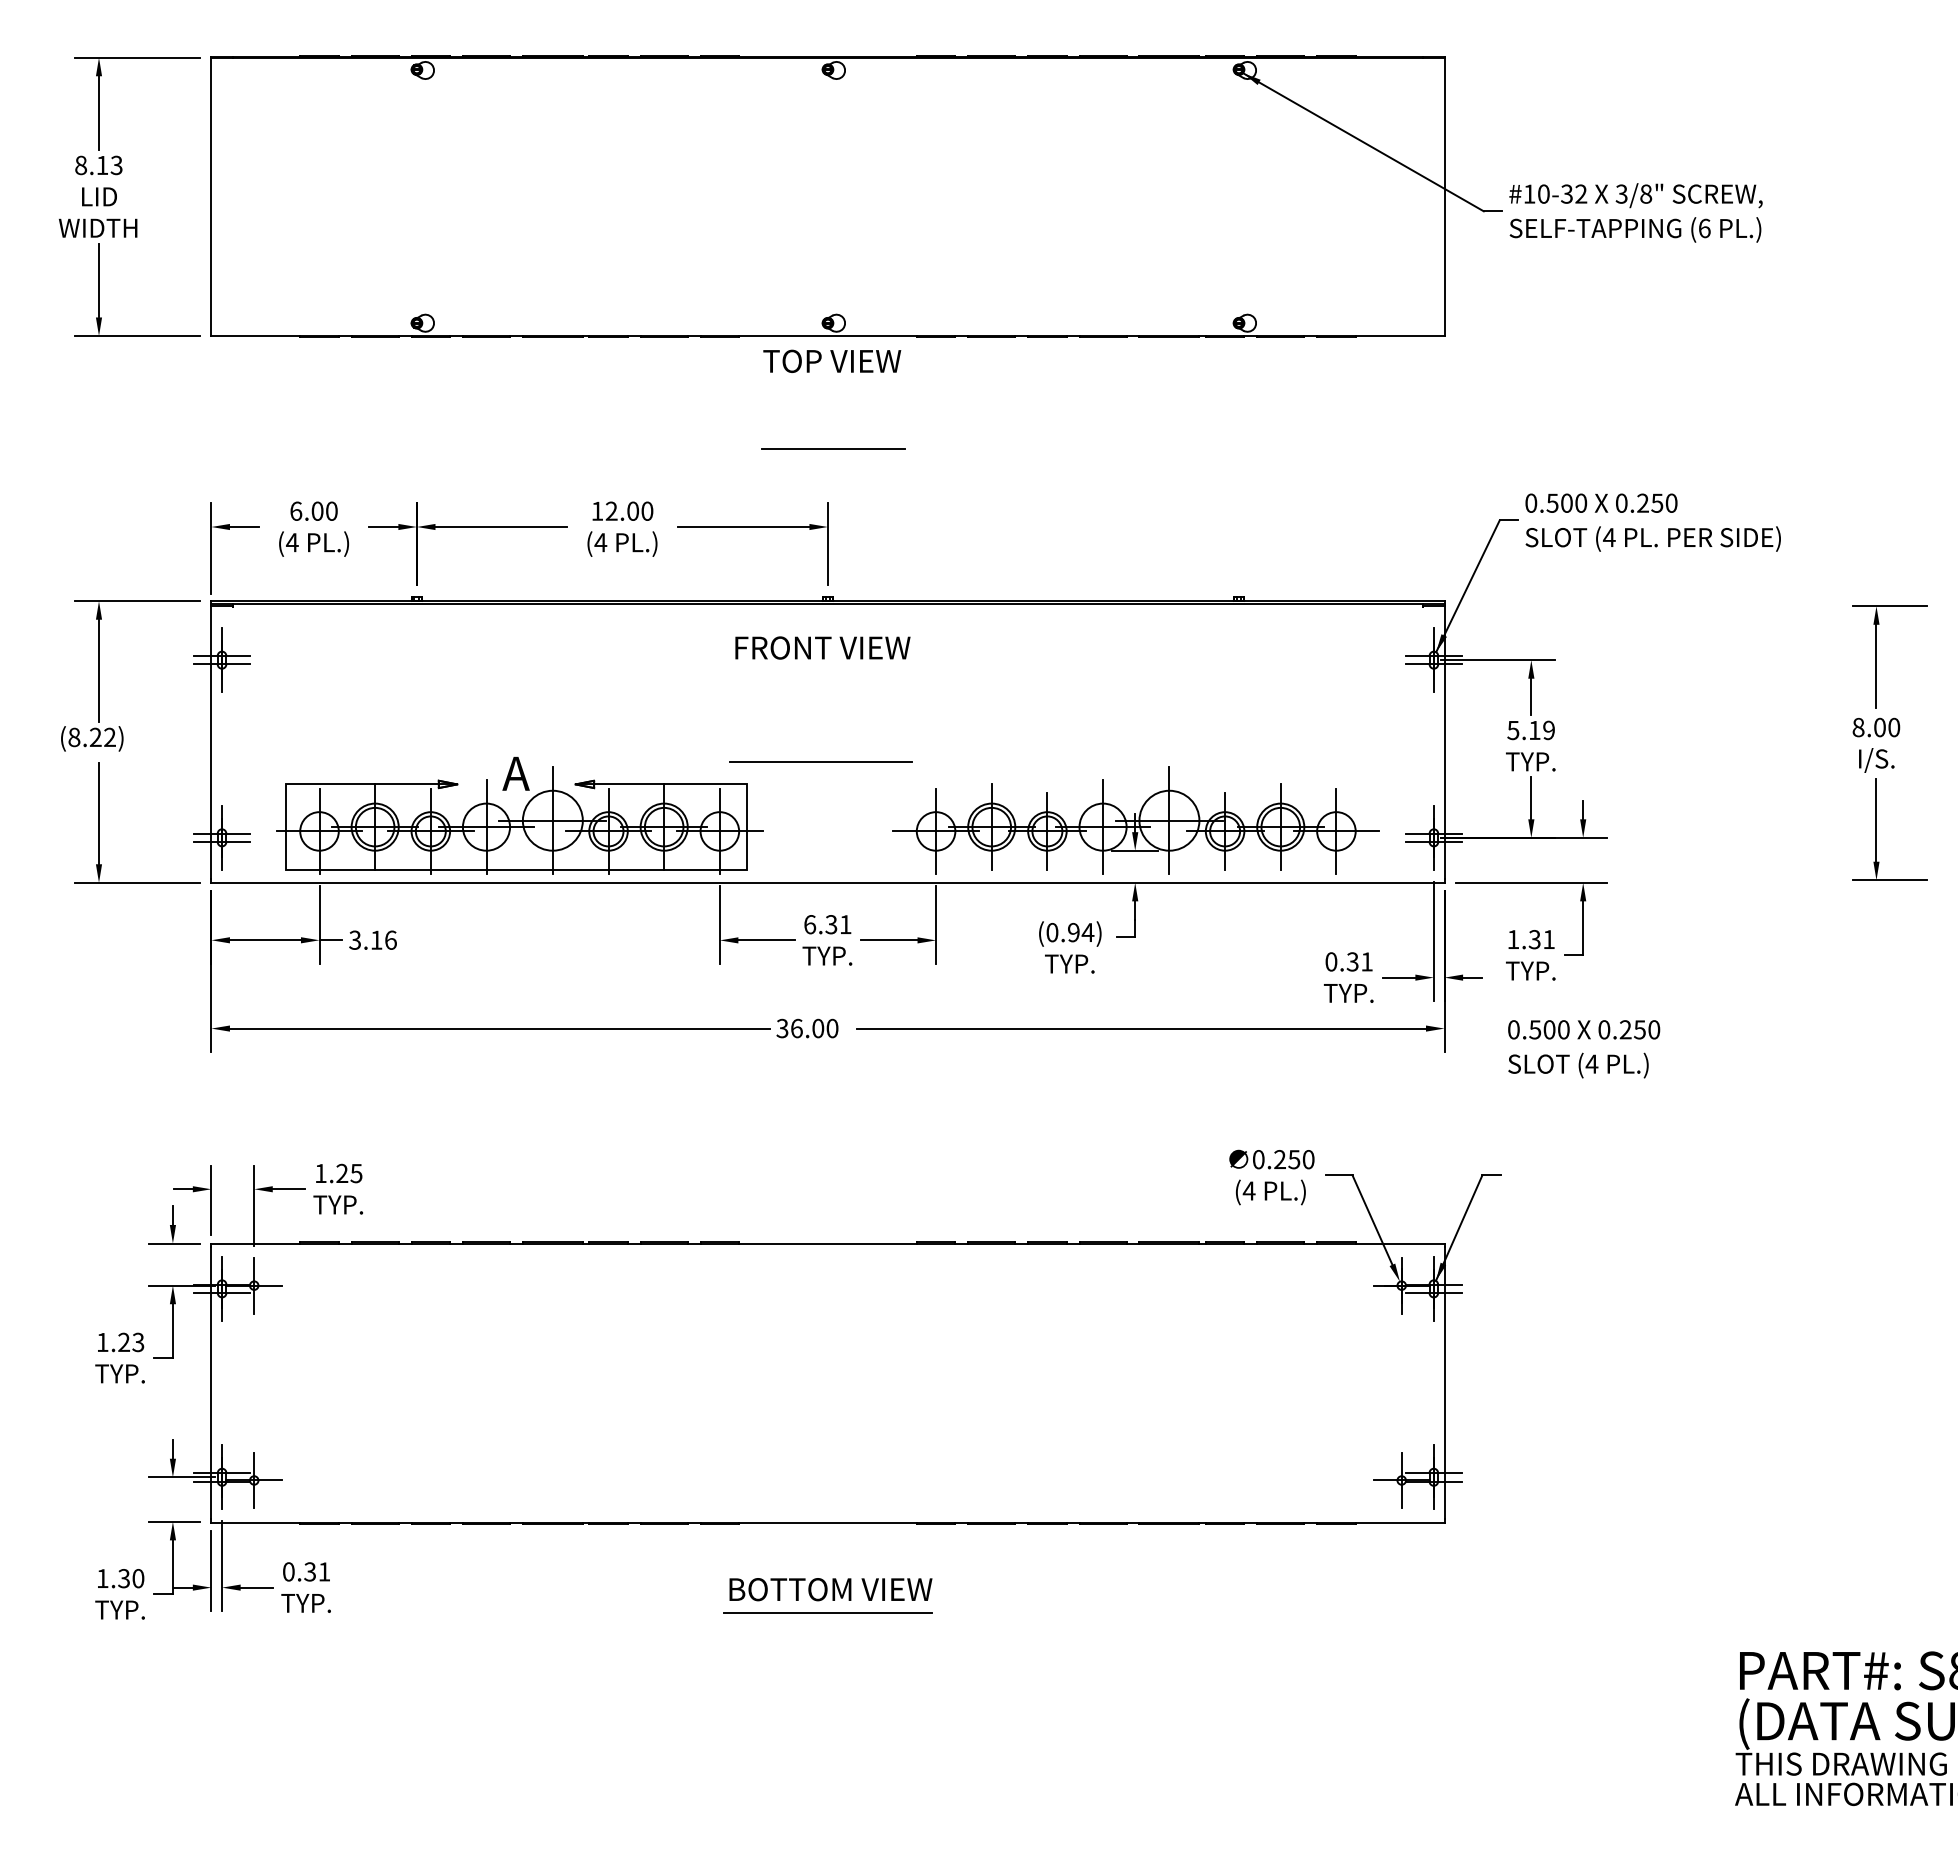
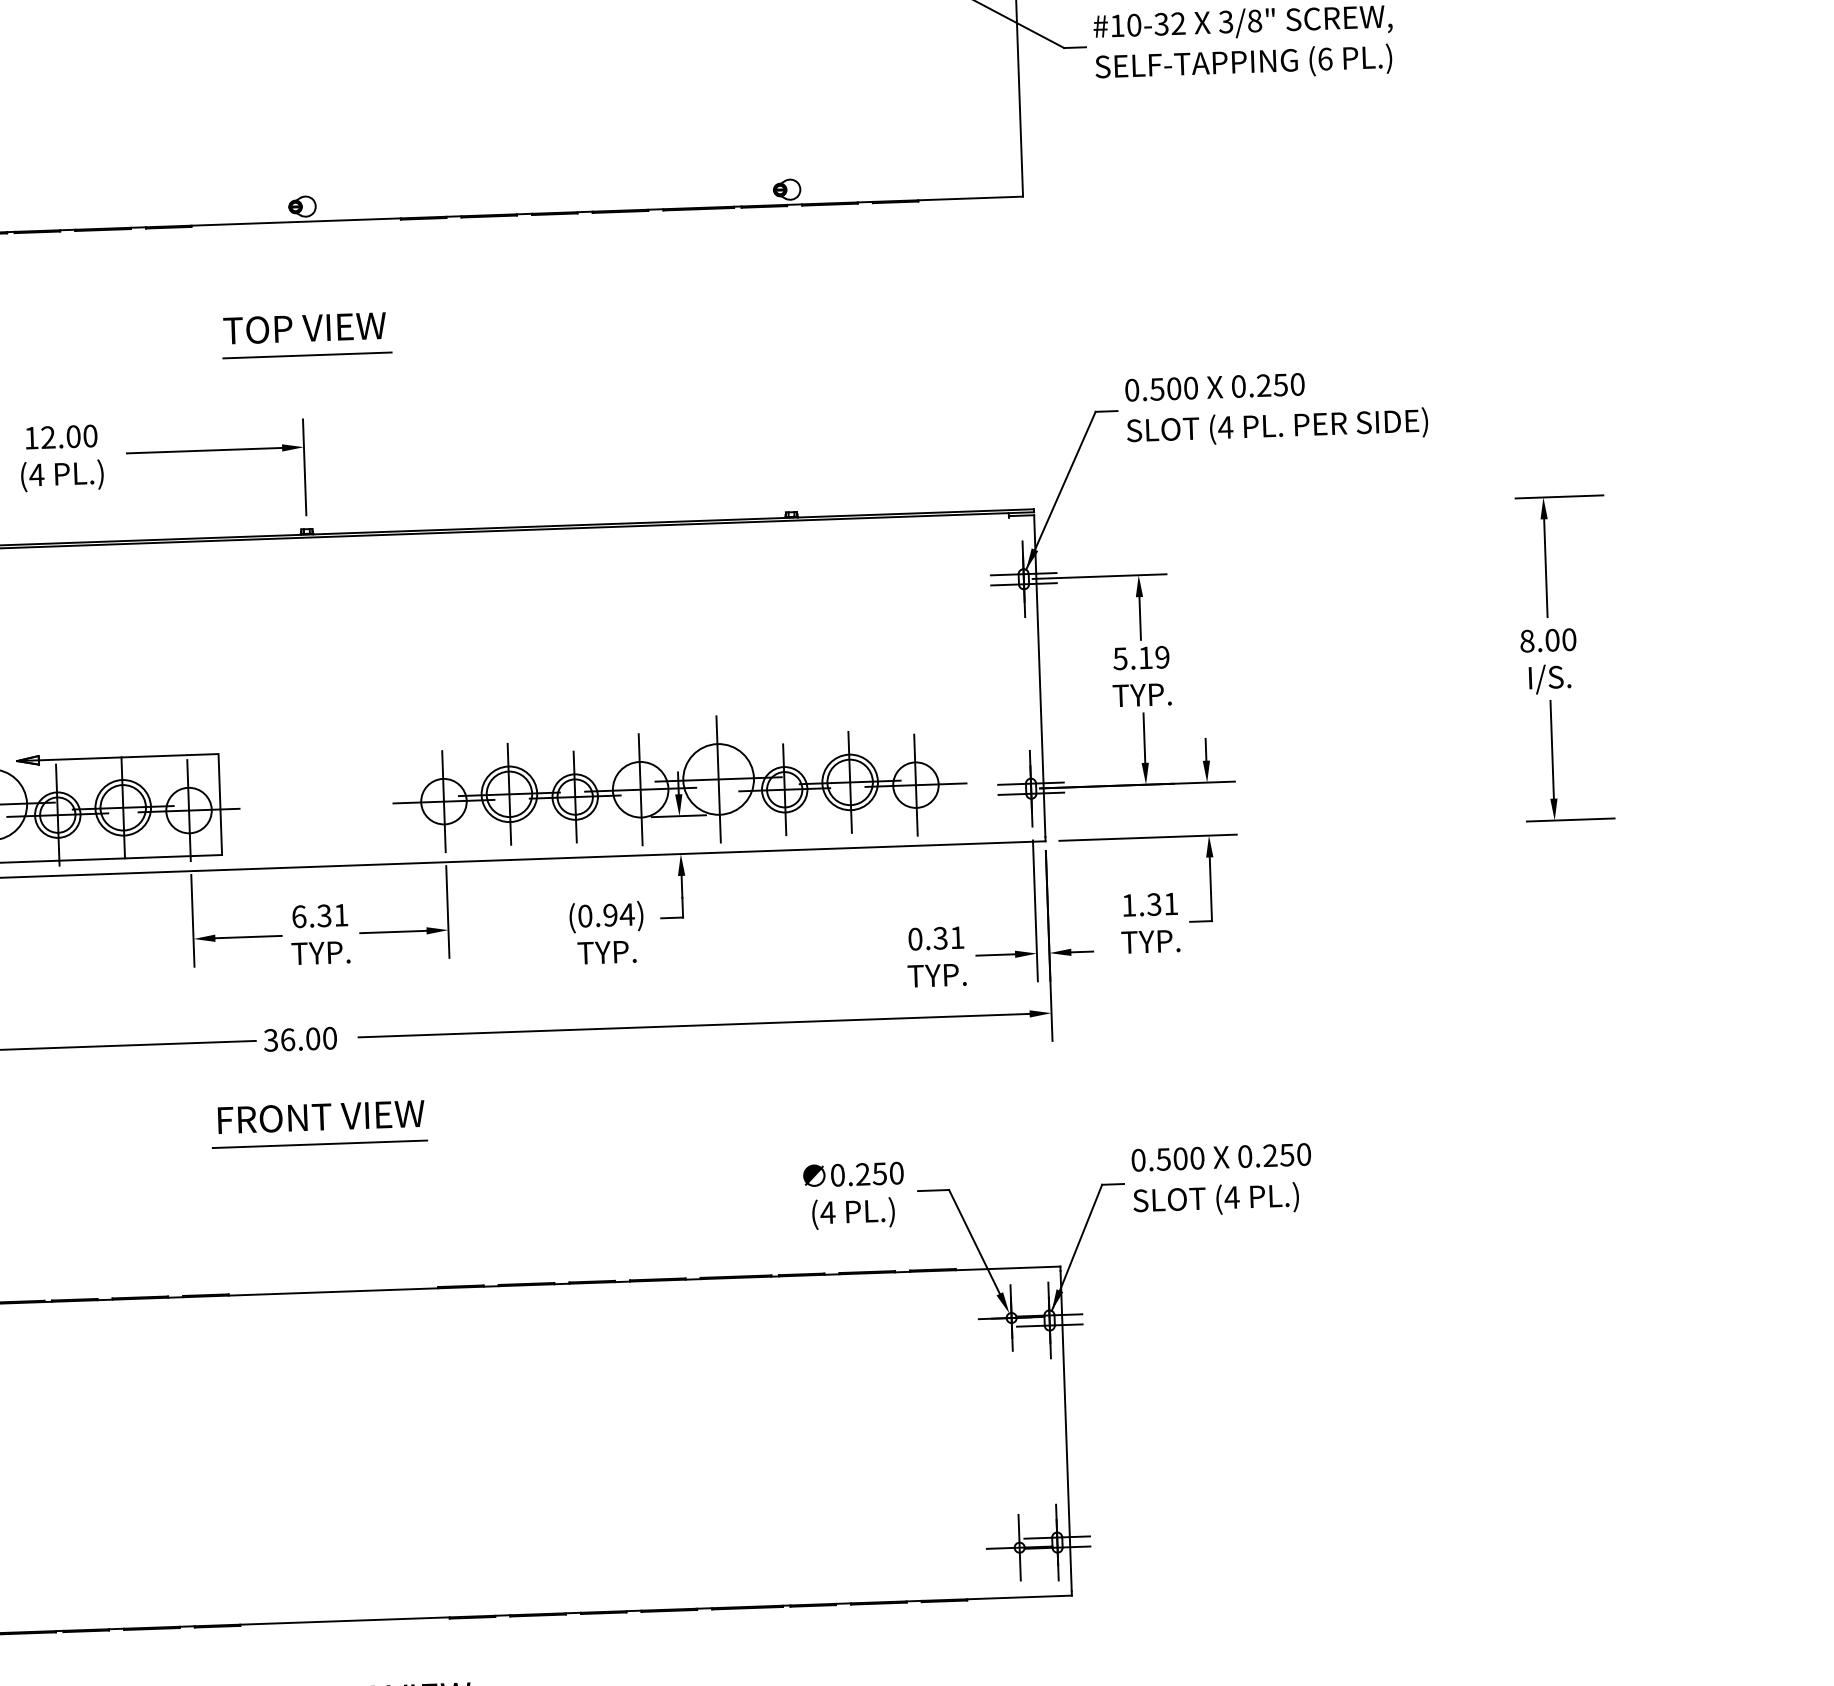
text: (832, 360) -> (305, 327), moved
text: (822, 647) -> (320, 1116), moved
line: (820, 761) -> (319, 1143), moved
text: (1584, 1049) -> (1222, 1180), moved

